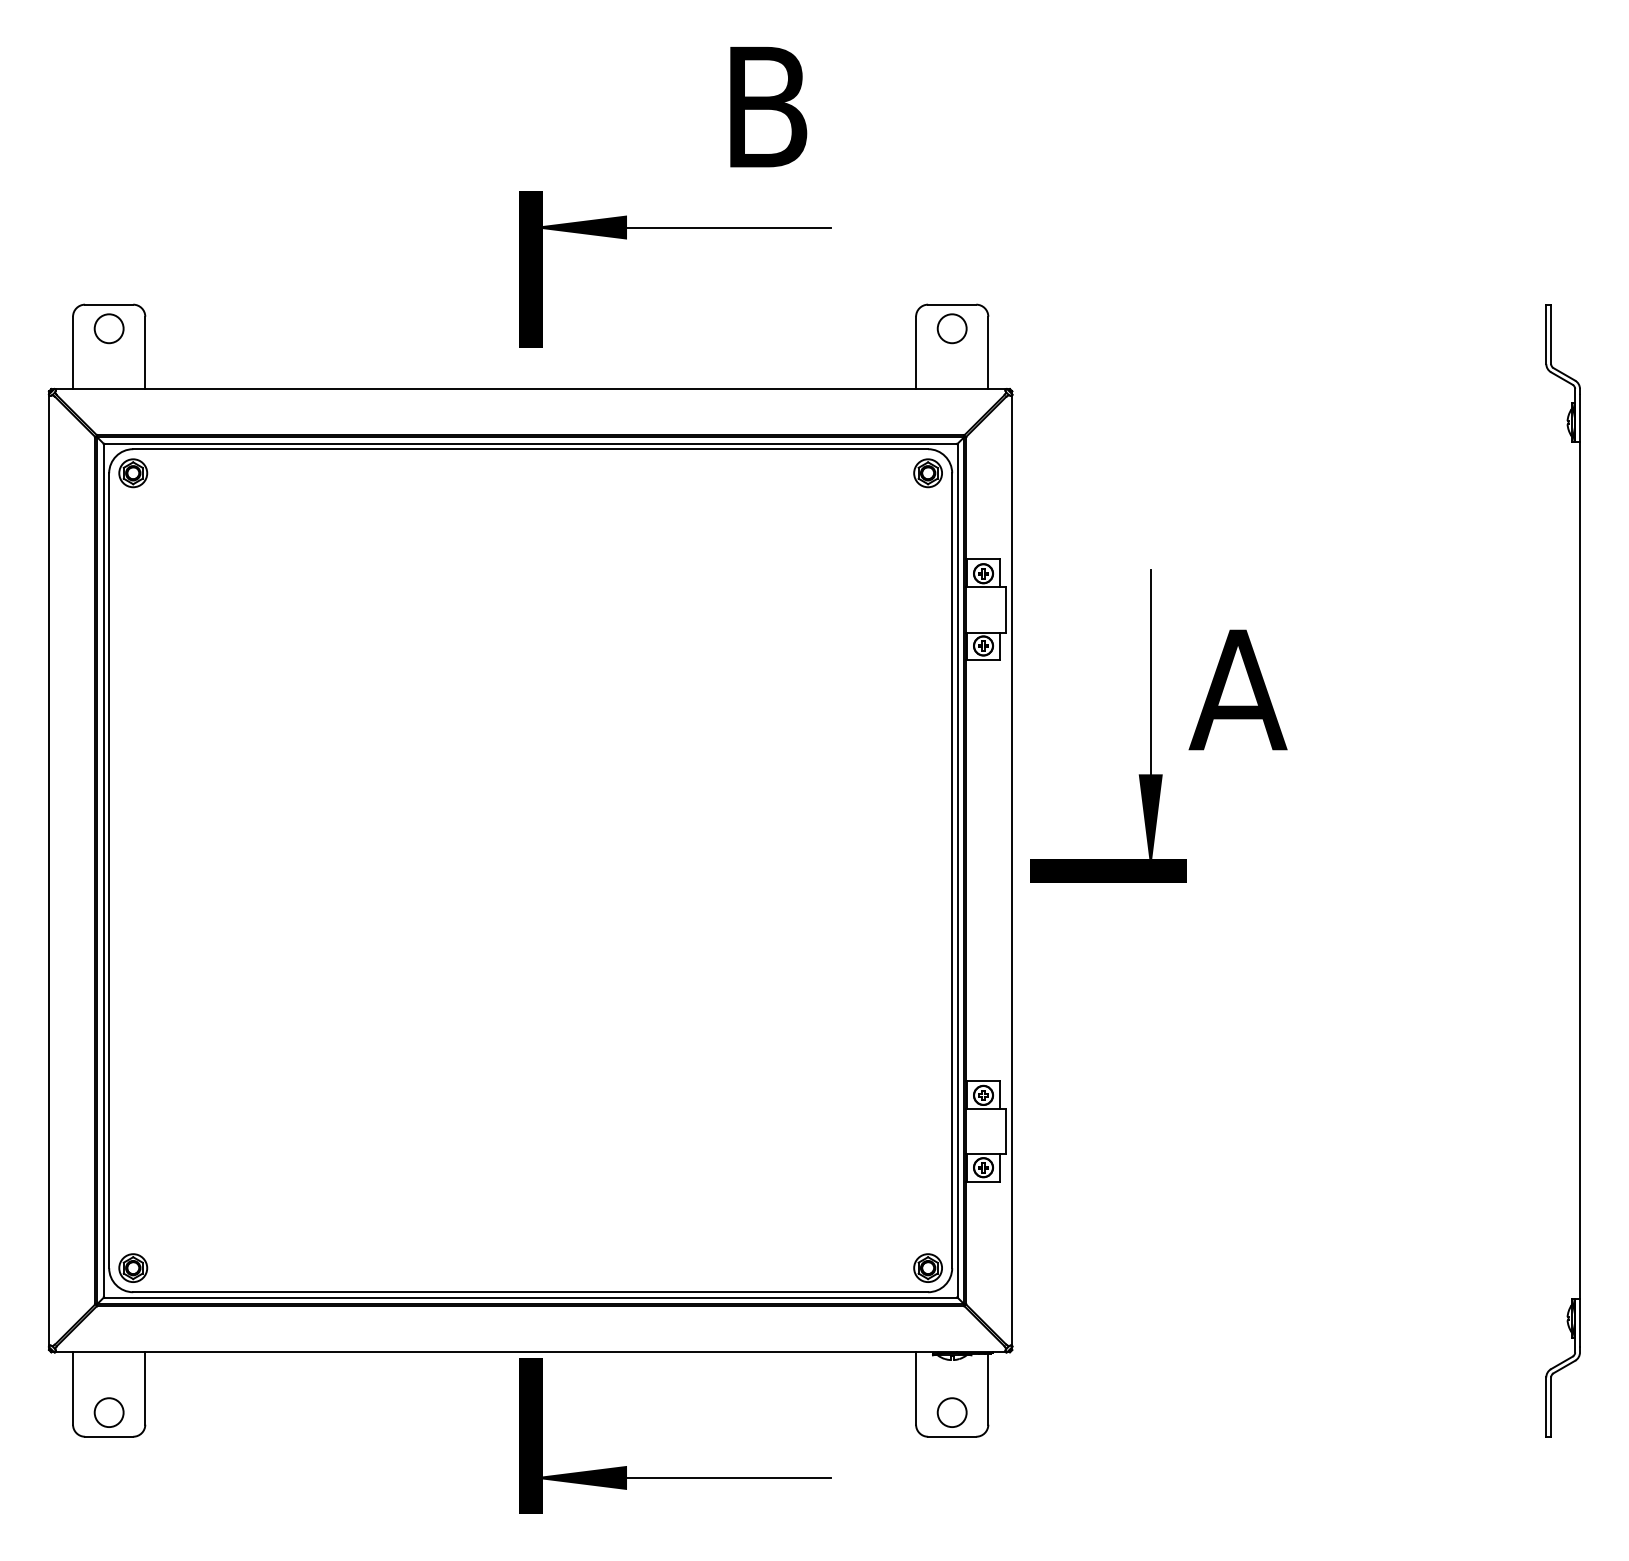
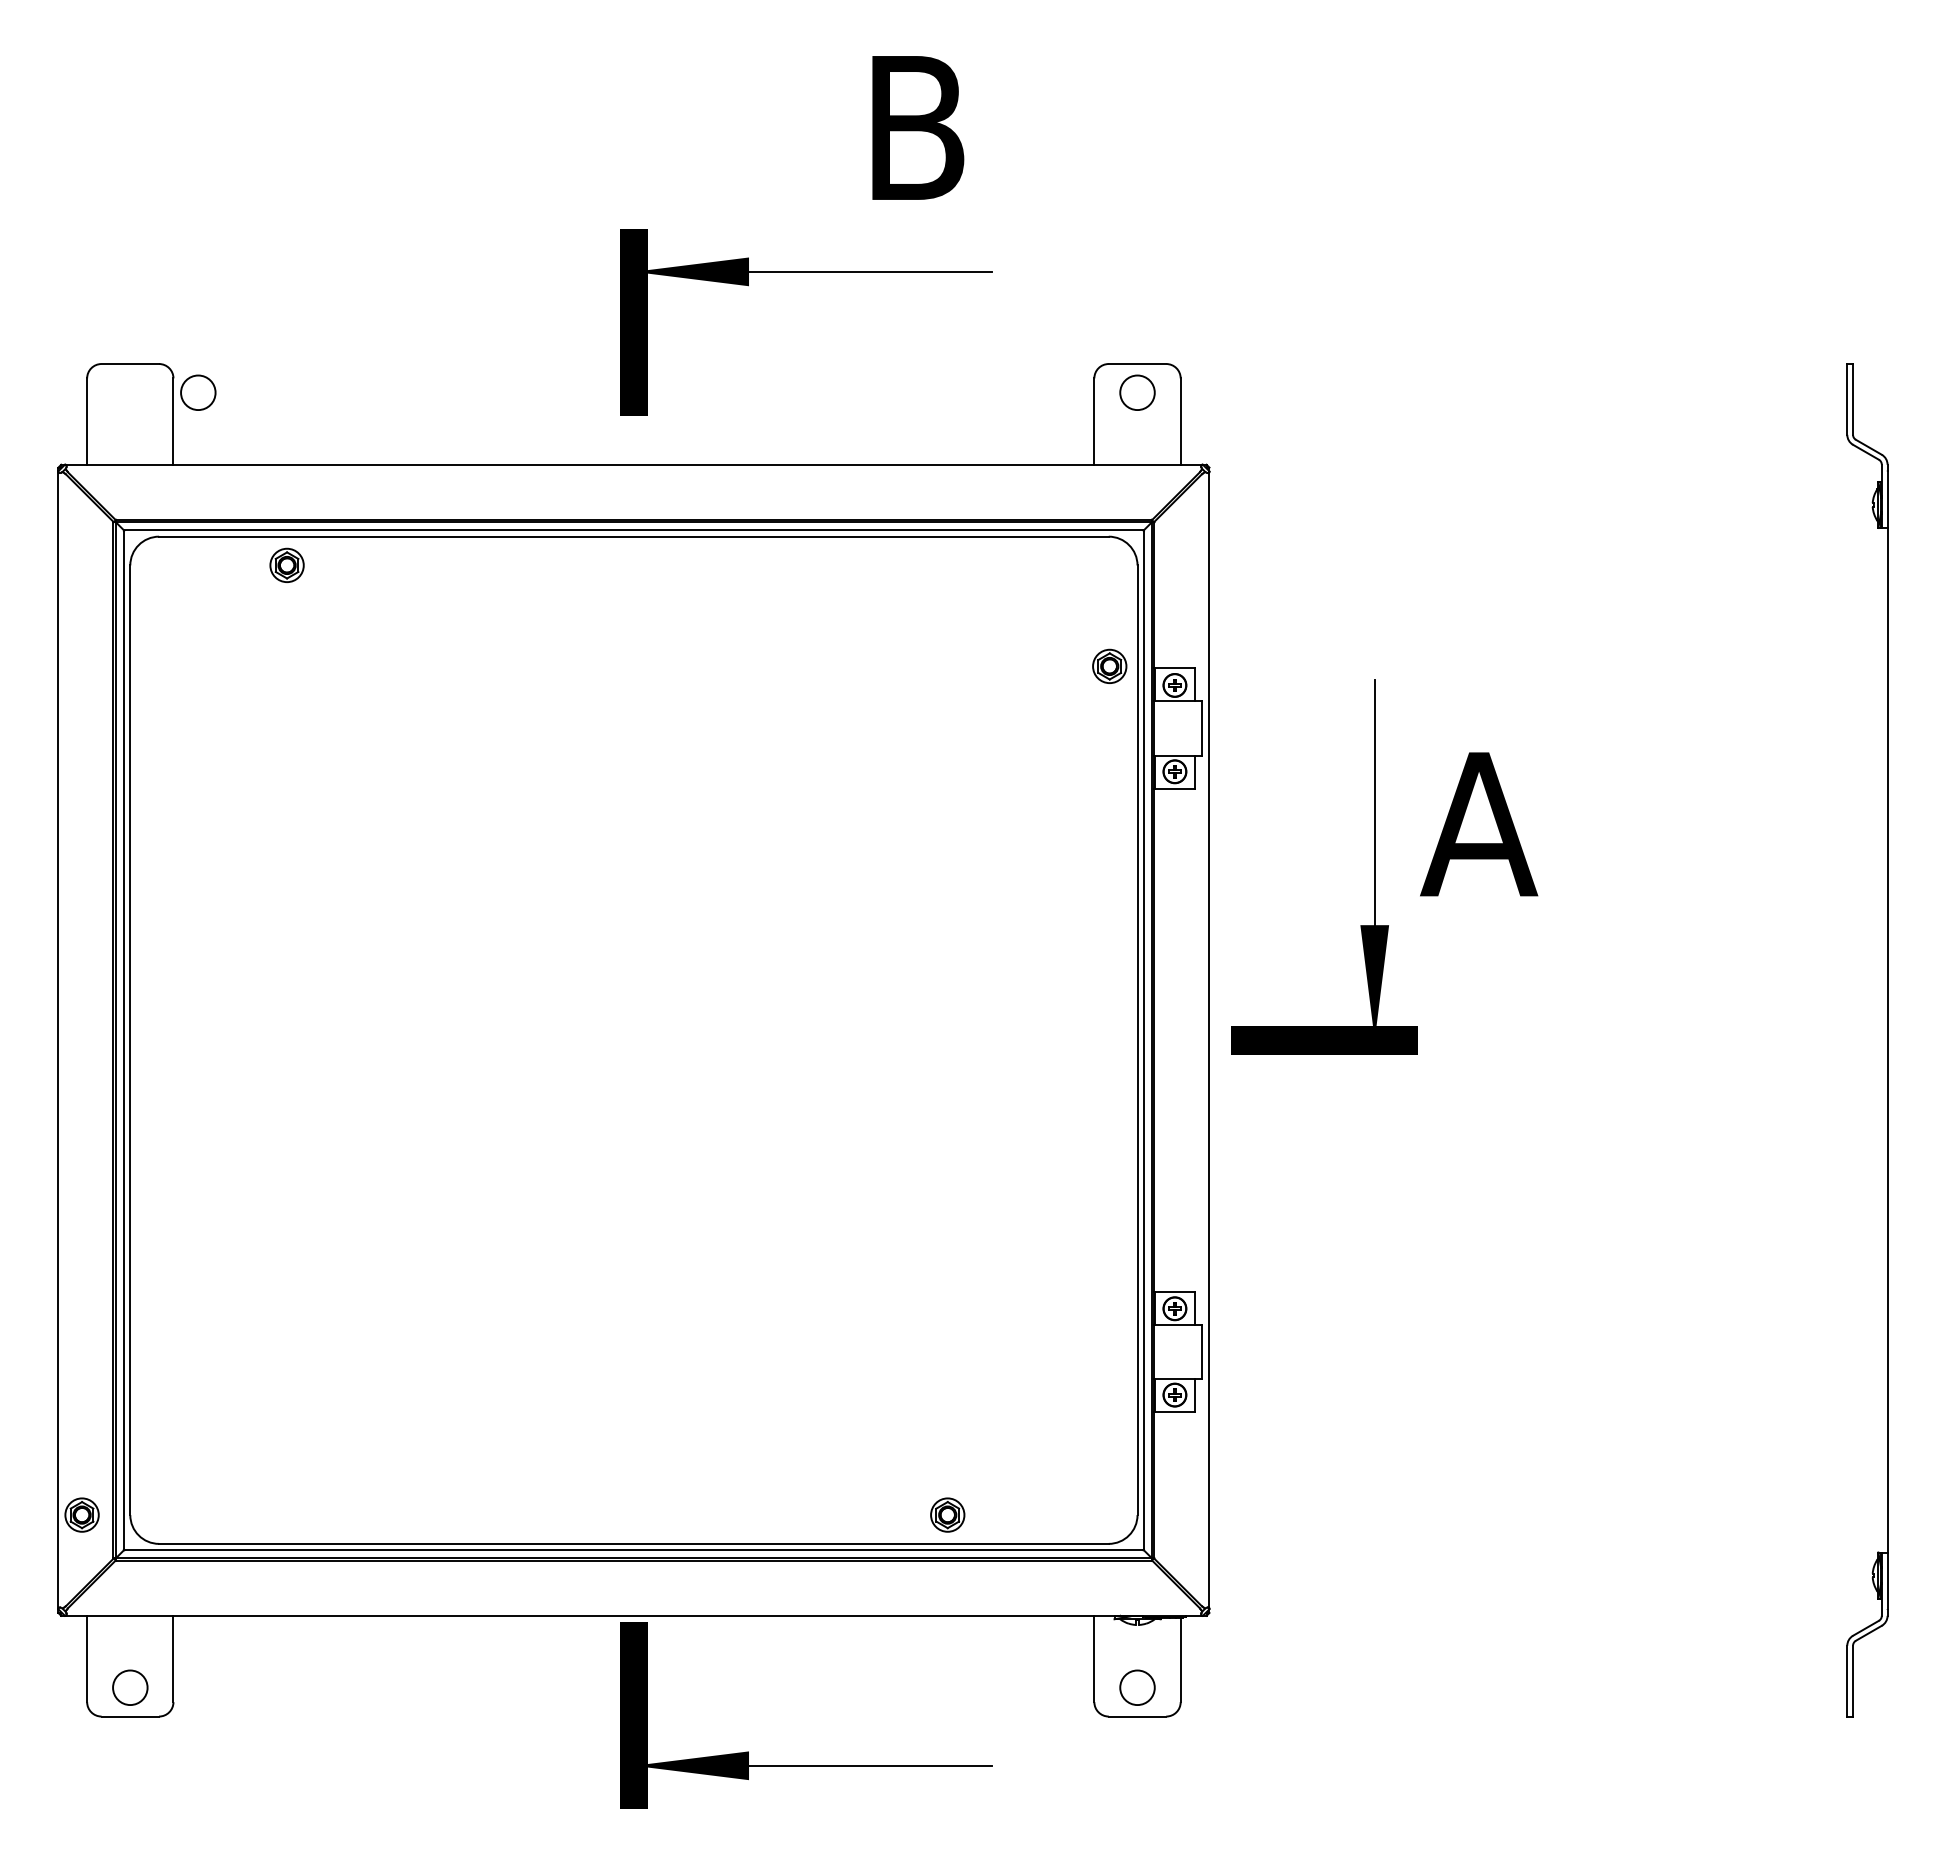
circle: (109, 328) -> (198, 392), moved
part: (132, 472) -> (286, 564), moved
part: (927, 472) -> (1109, 665), moved
part: (132, 1267) -> (81, 1514), moved
part: (927, 1267) -> (947, 1514), moved

